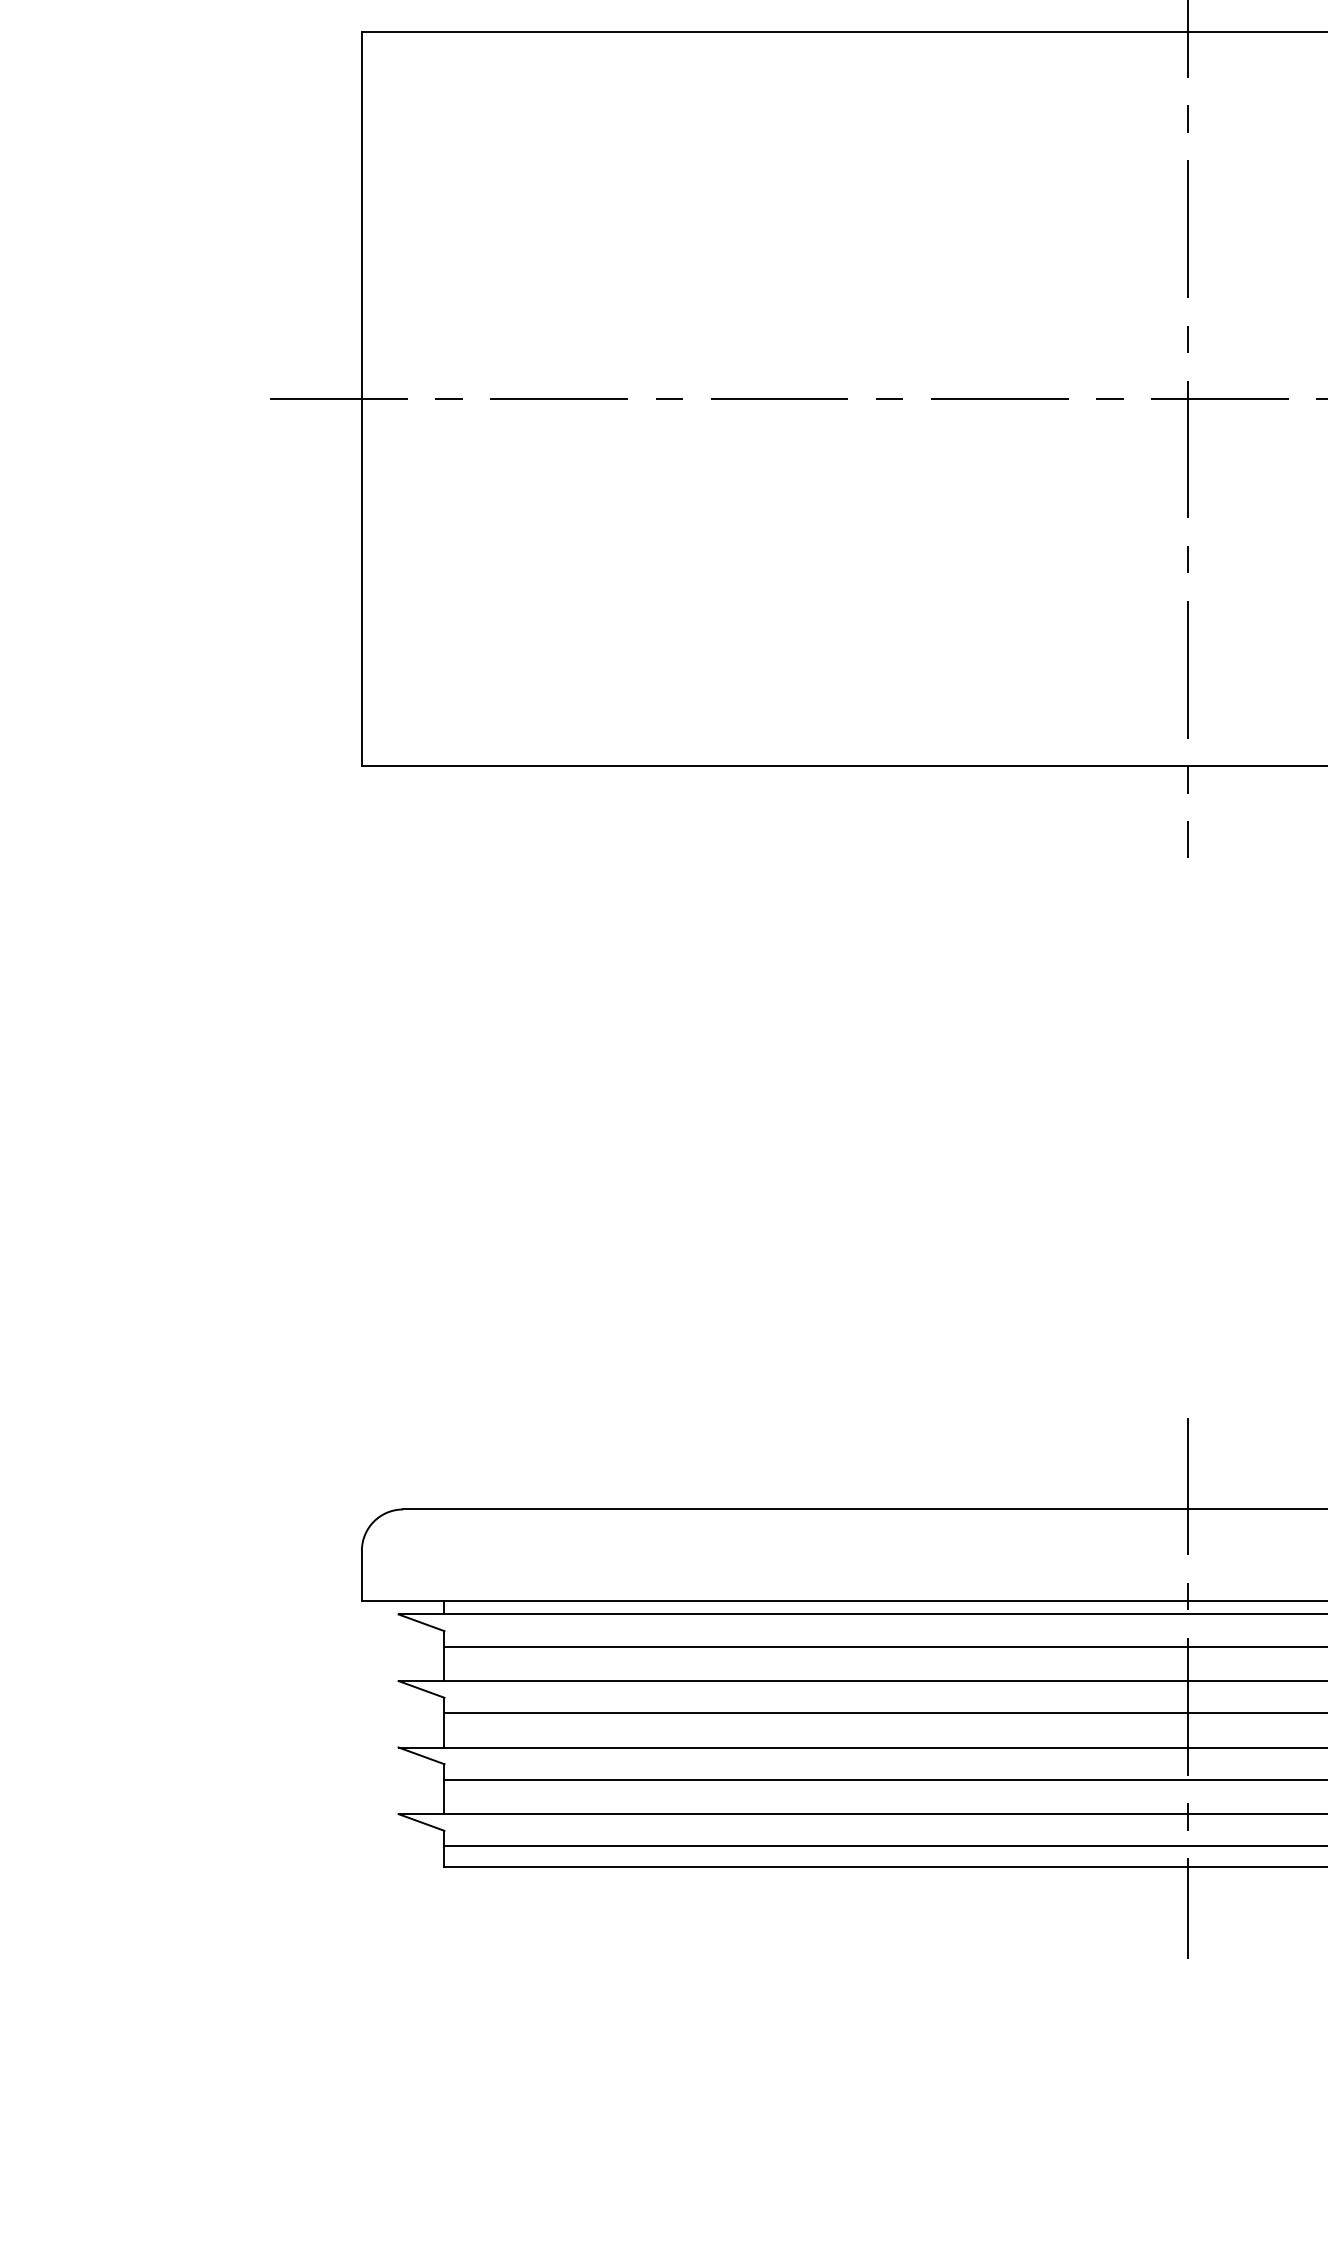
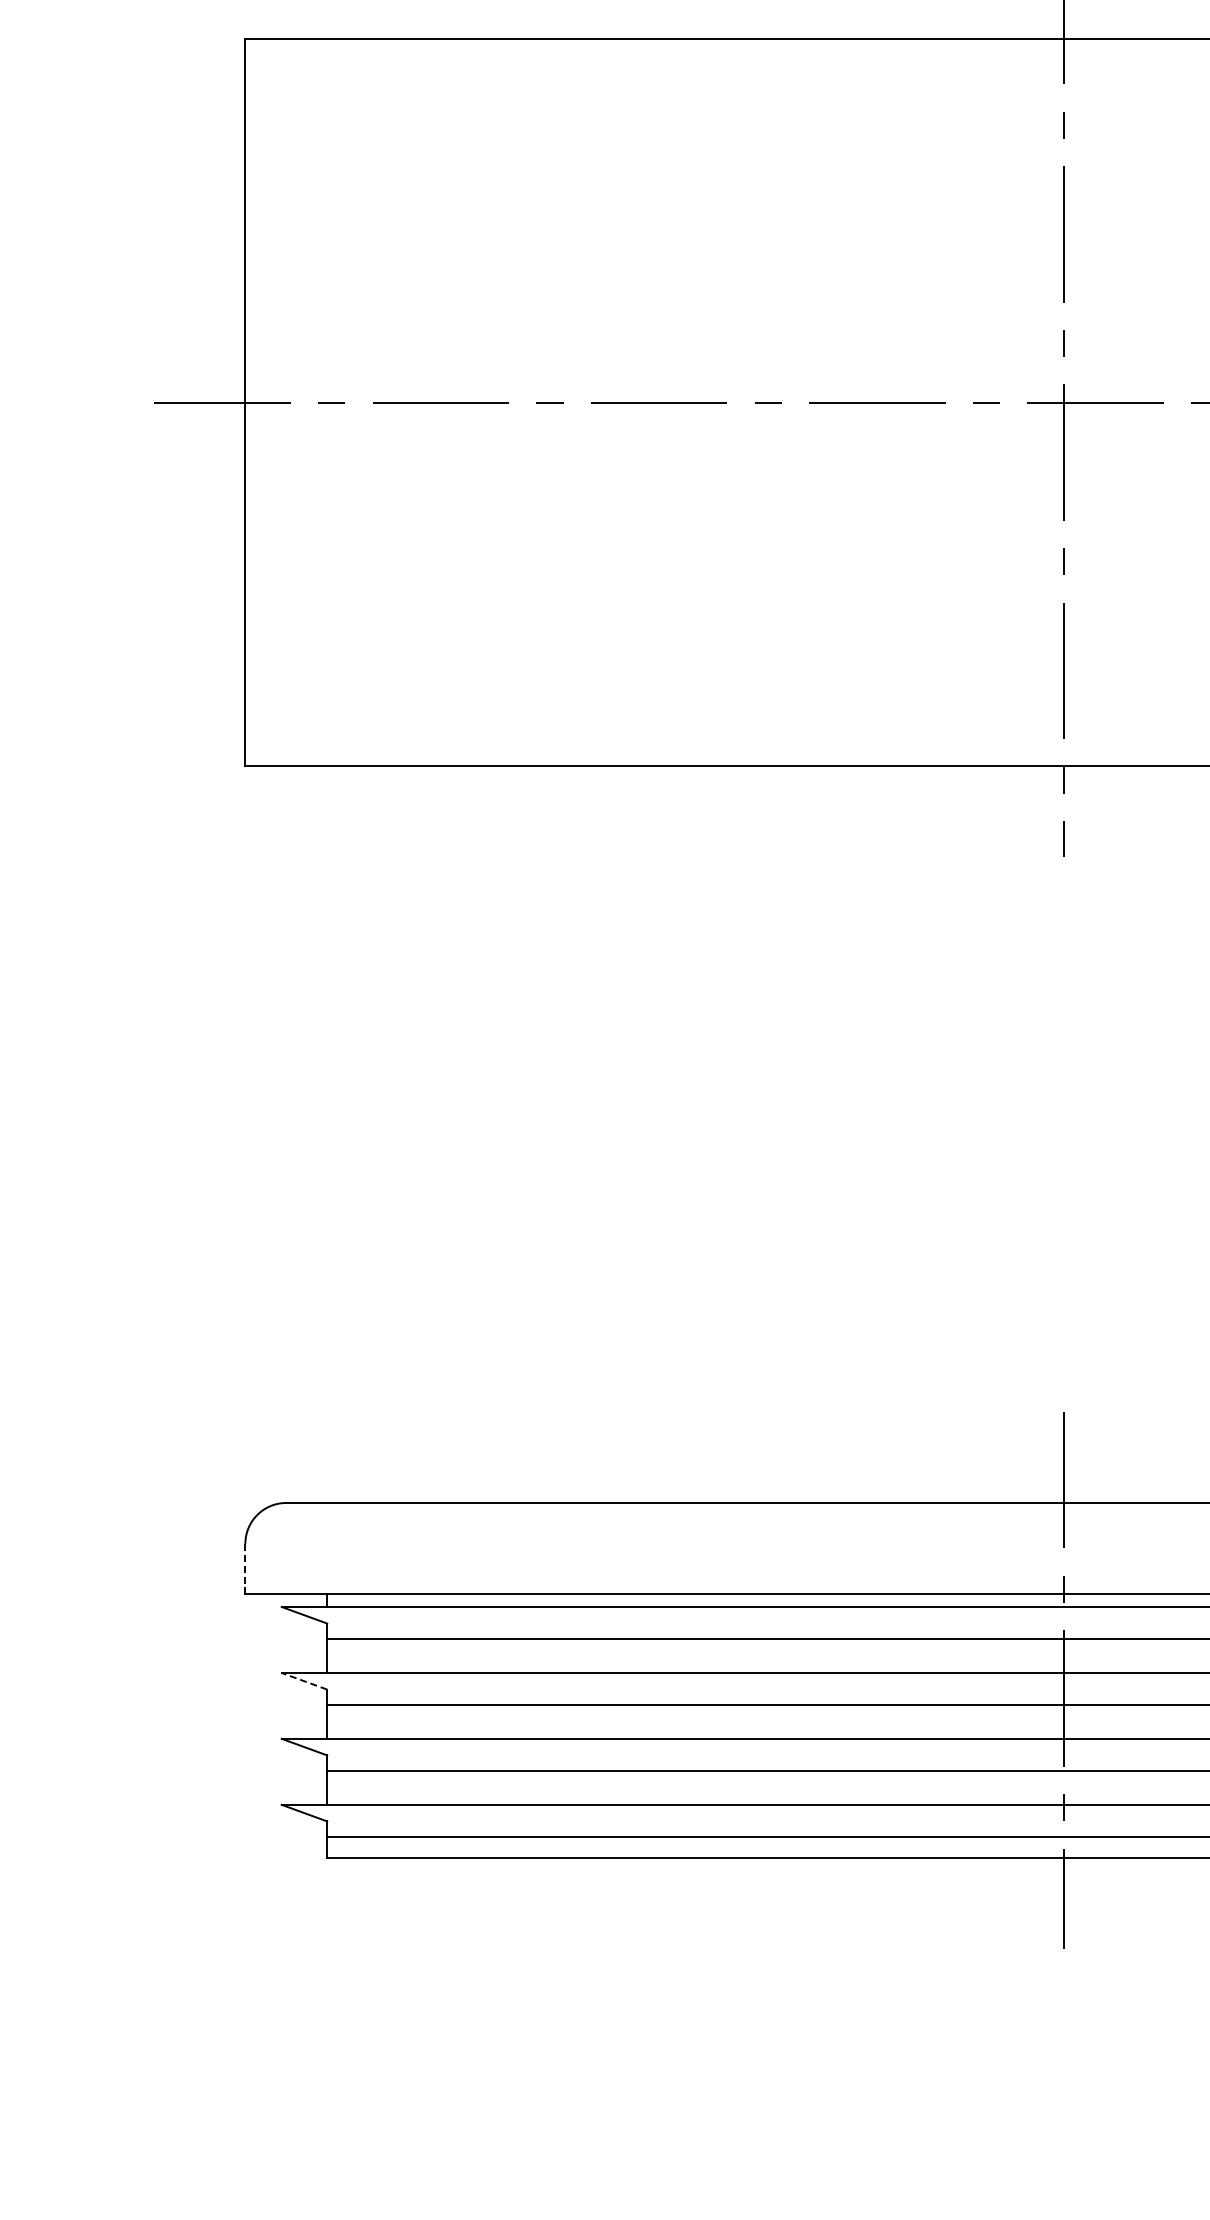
line: (361, 1576) -> (244, 1569), solid -> dashed
line: (421, 1689) -> (304, 1681), solid -> dashed

